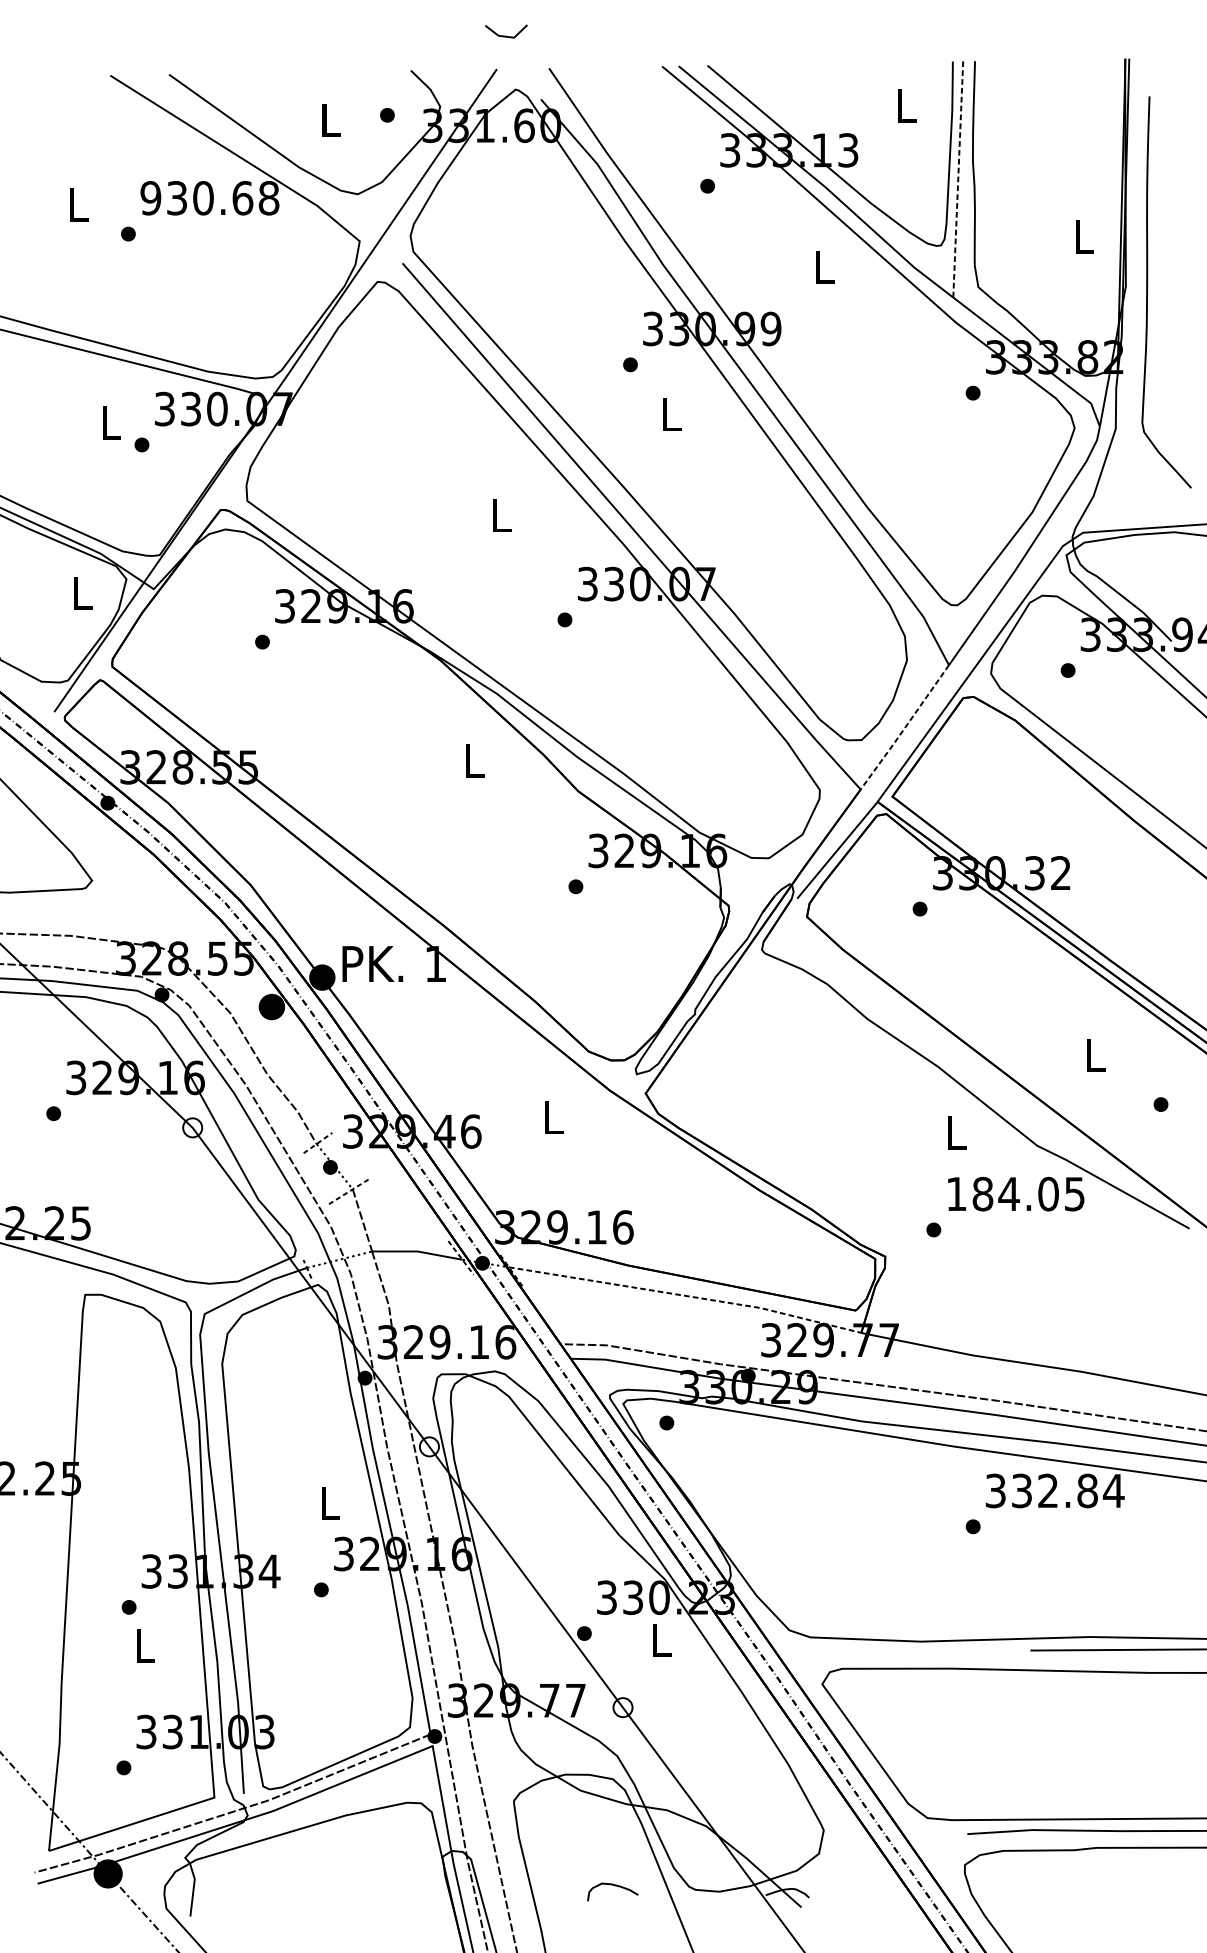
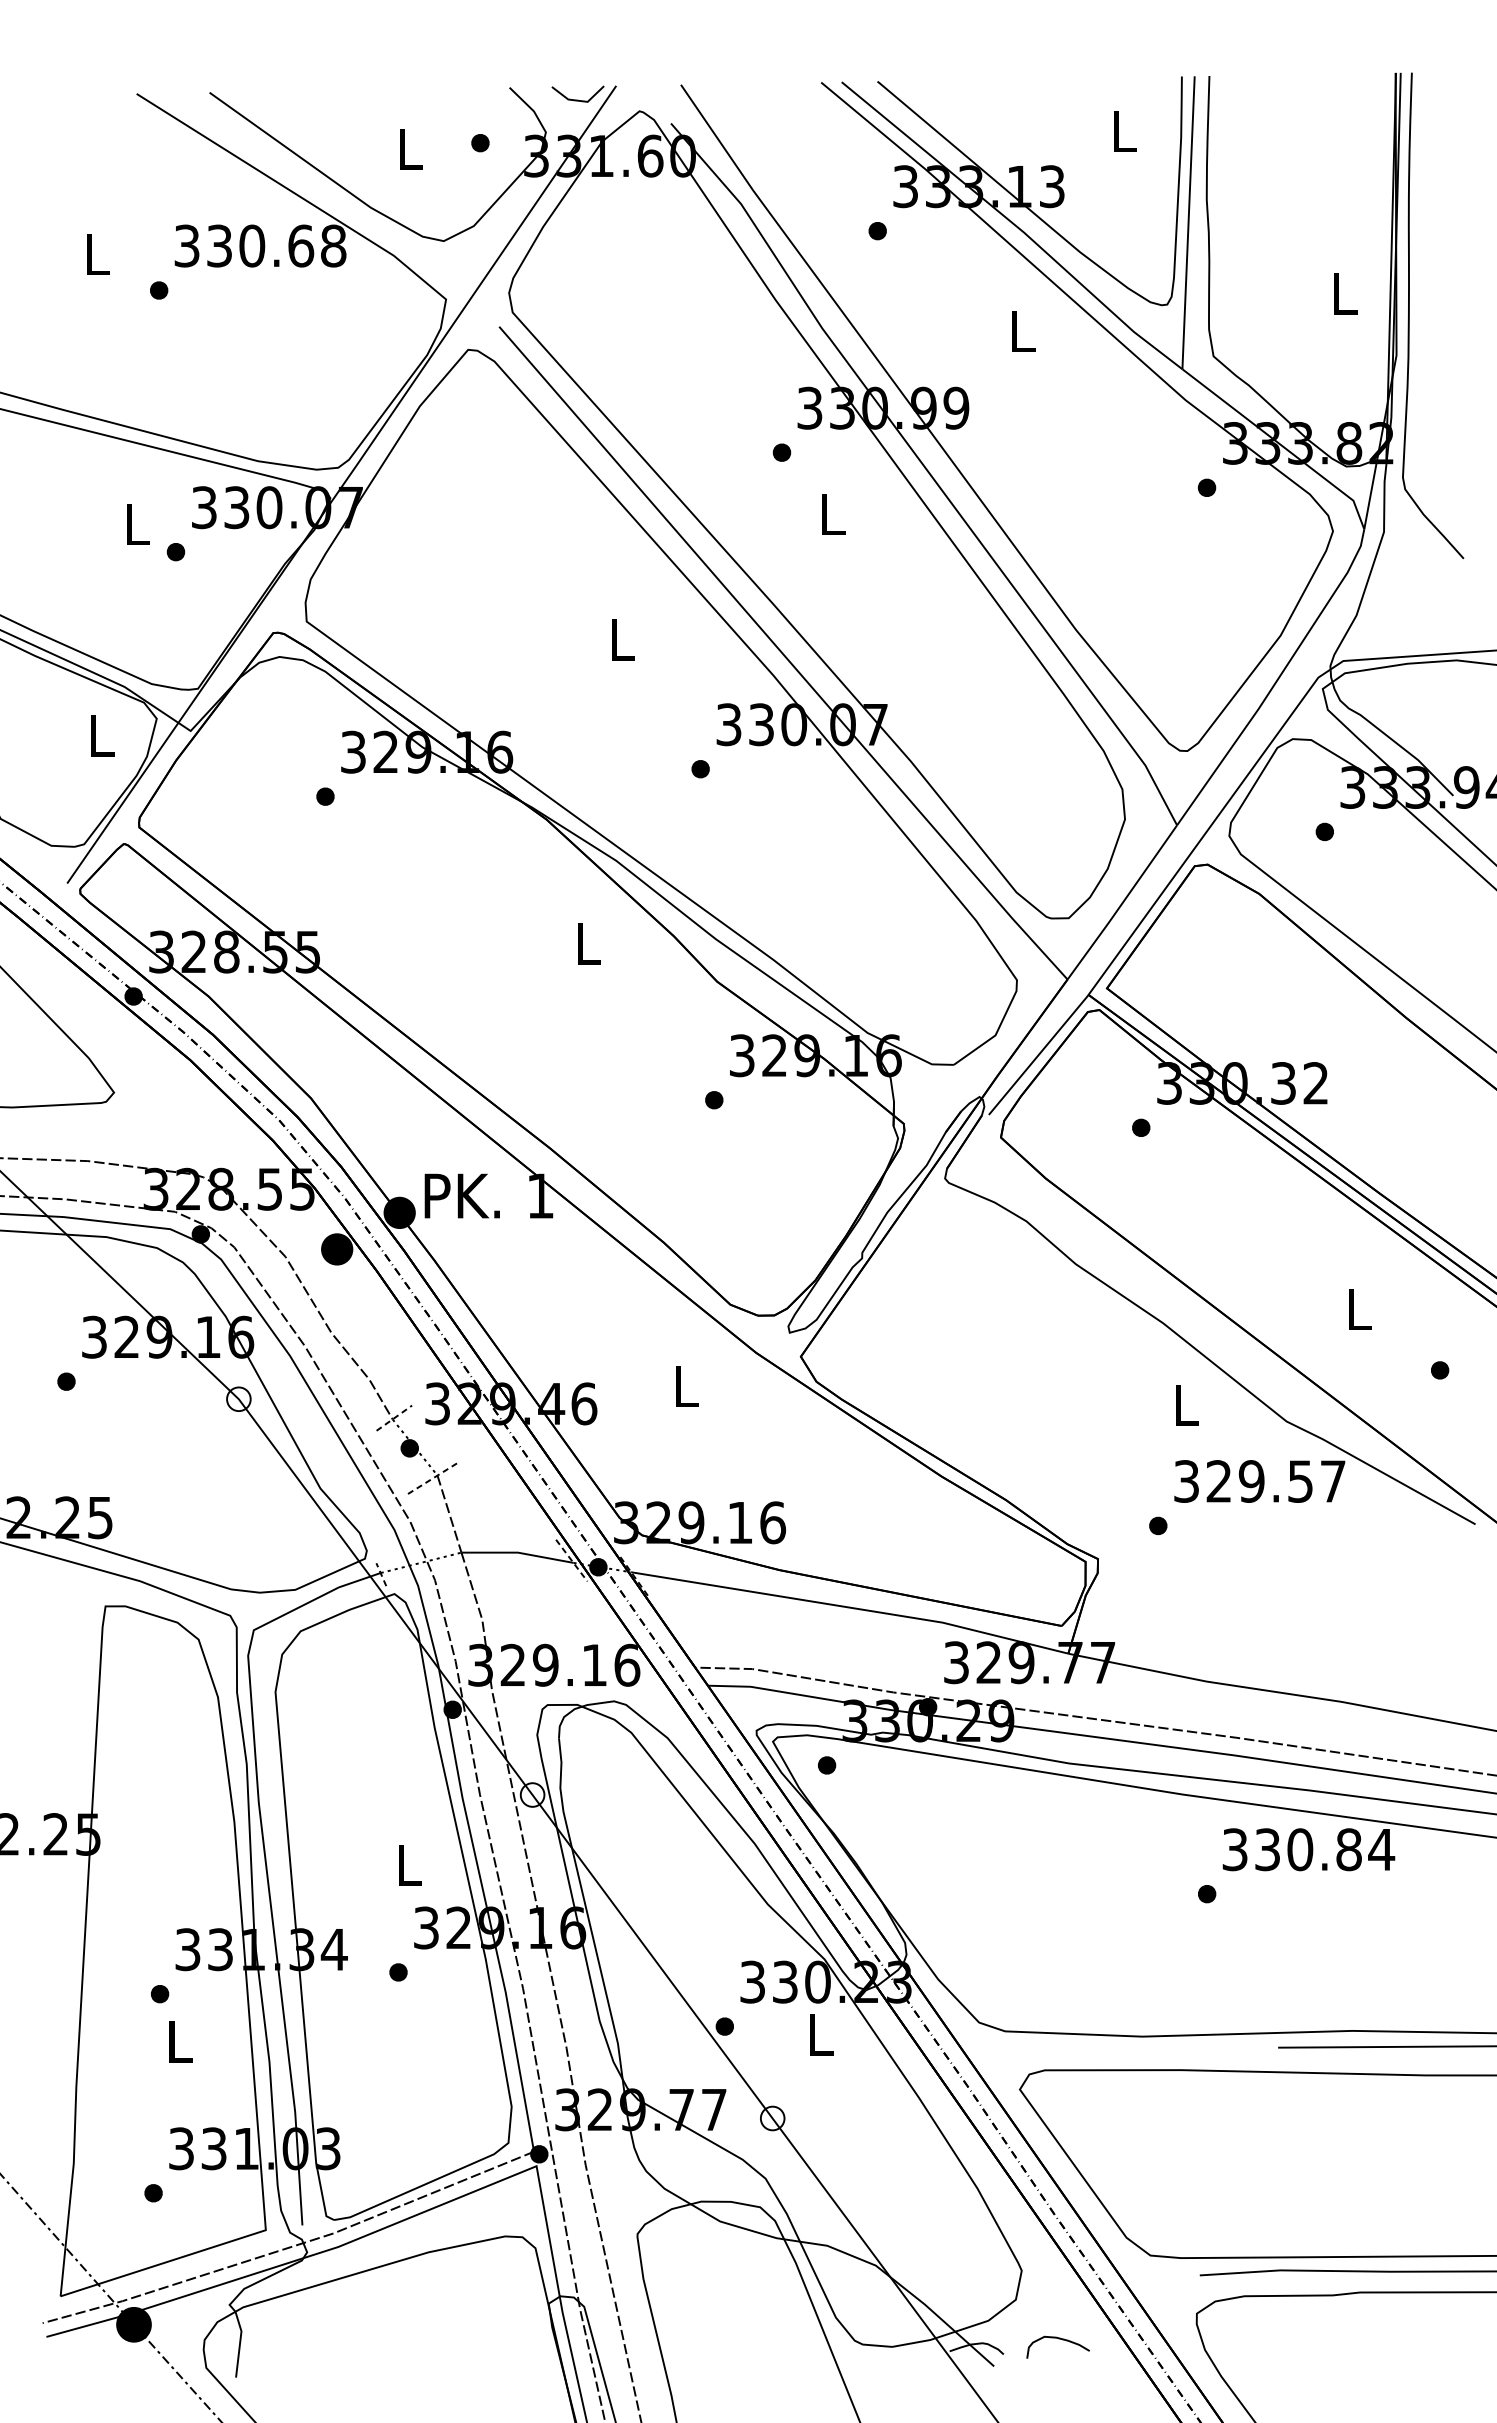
line: (505, 35) -> (577, 99), moved
line: (958, 179) -> (1188, 222), dashed -> solid
text: (150, 197) -> (186, 245), 930.68 -> 330.68
curve: (1147, 292) -> (1409, 315), moved
line: (904, 728) -> (1122, 903), dashed -> solid
text: (1015, 1194) -> (1259, 1481), 184.05 -> 329.57
line: (686, 1295) -> (851, 1607), dashed -> solid
text: (1048, 1490) -> (1300, 1849), 332.84 -> 330.84
curve: (613, 1885) -> (1058, 2339), moved

